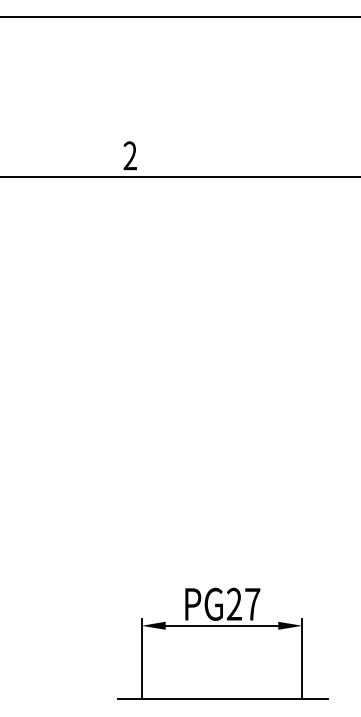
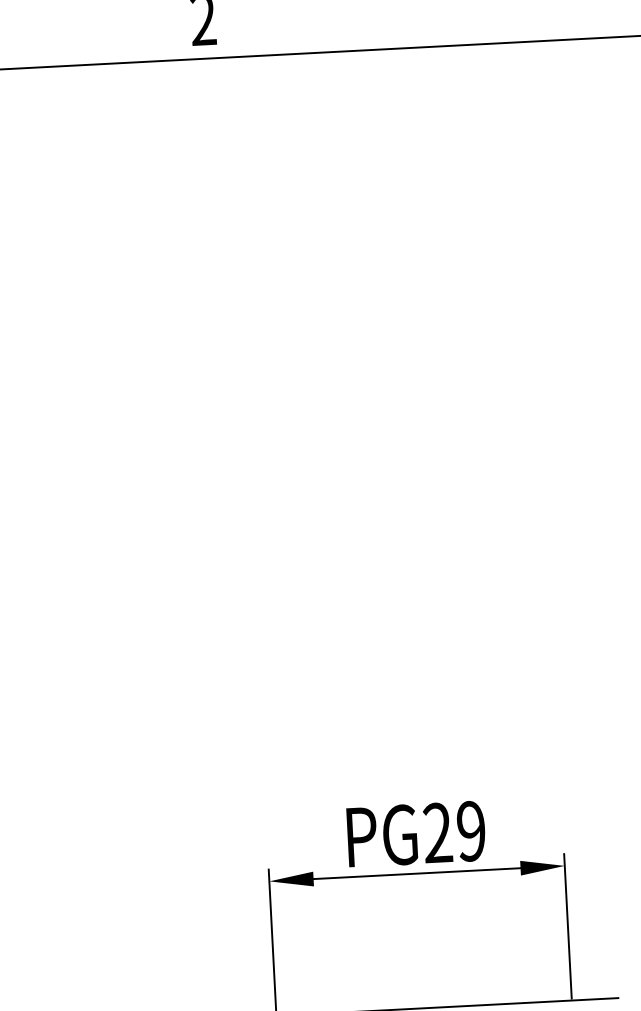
text: (252, 603) -> (470, 829), PG27 -> PG29

